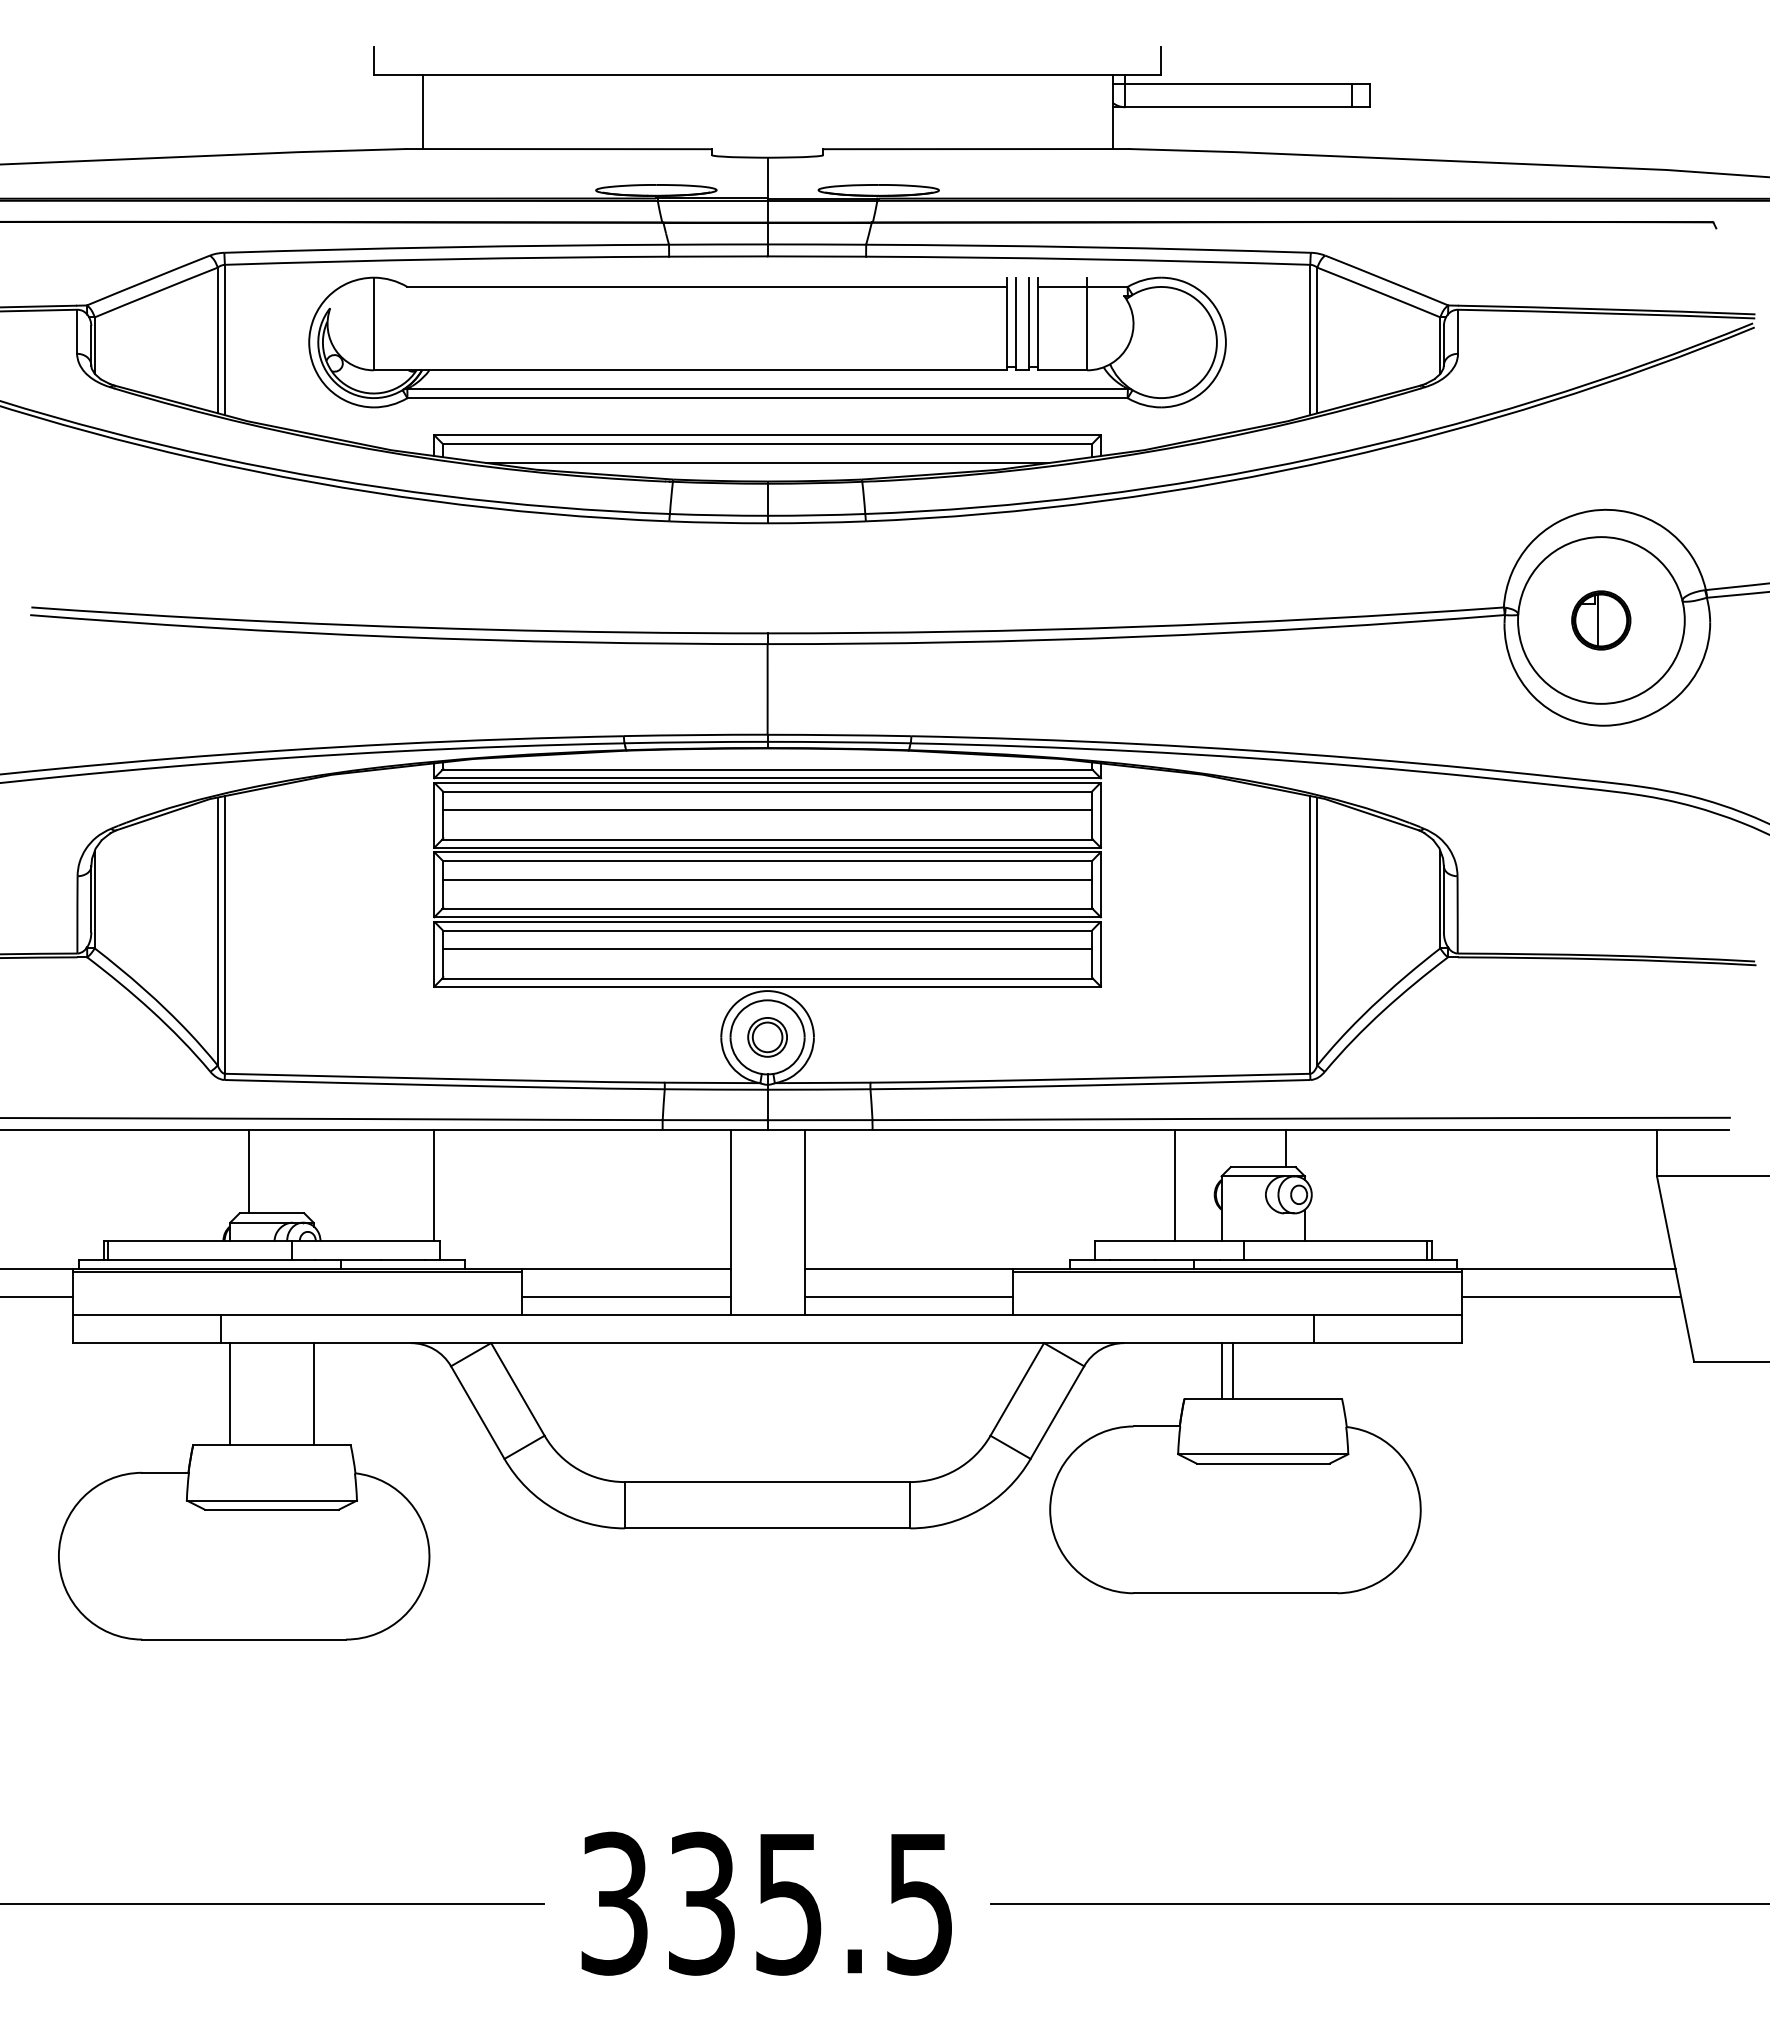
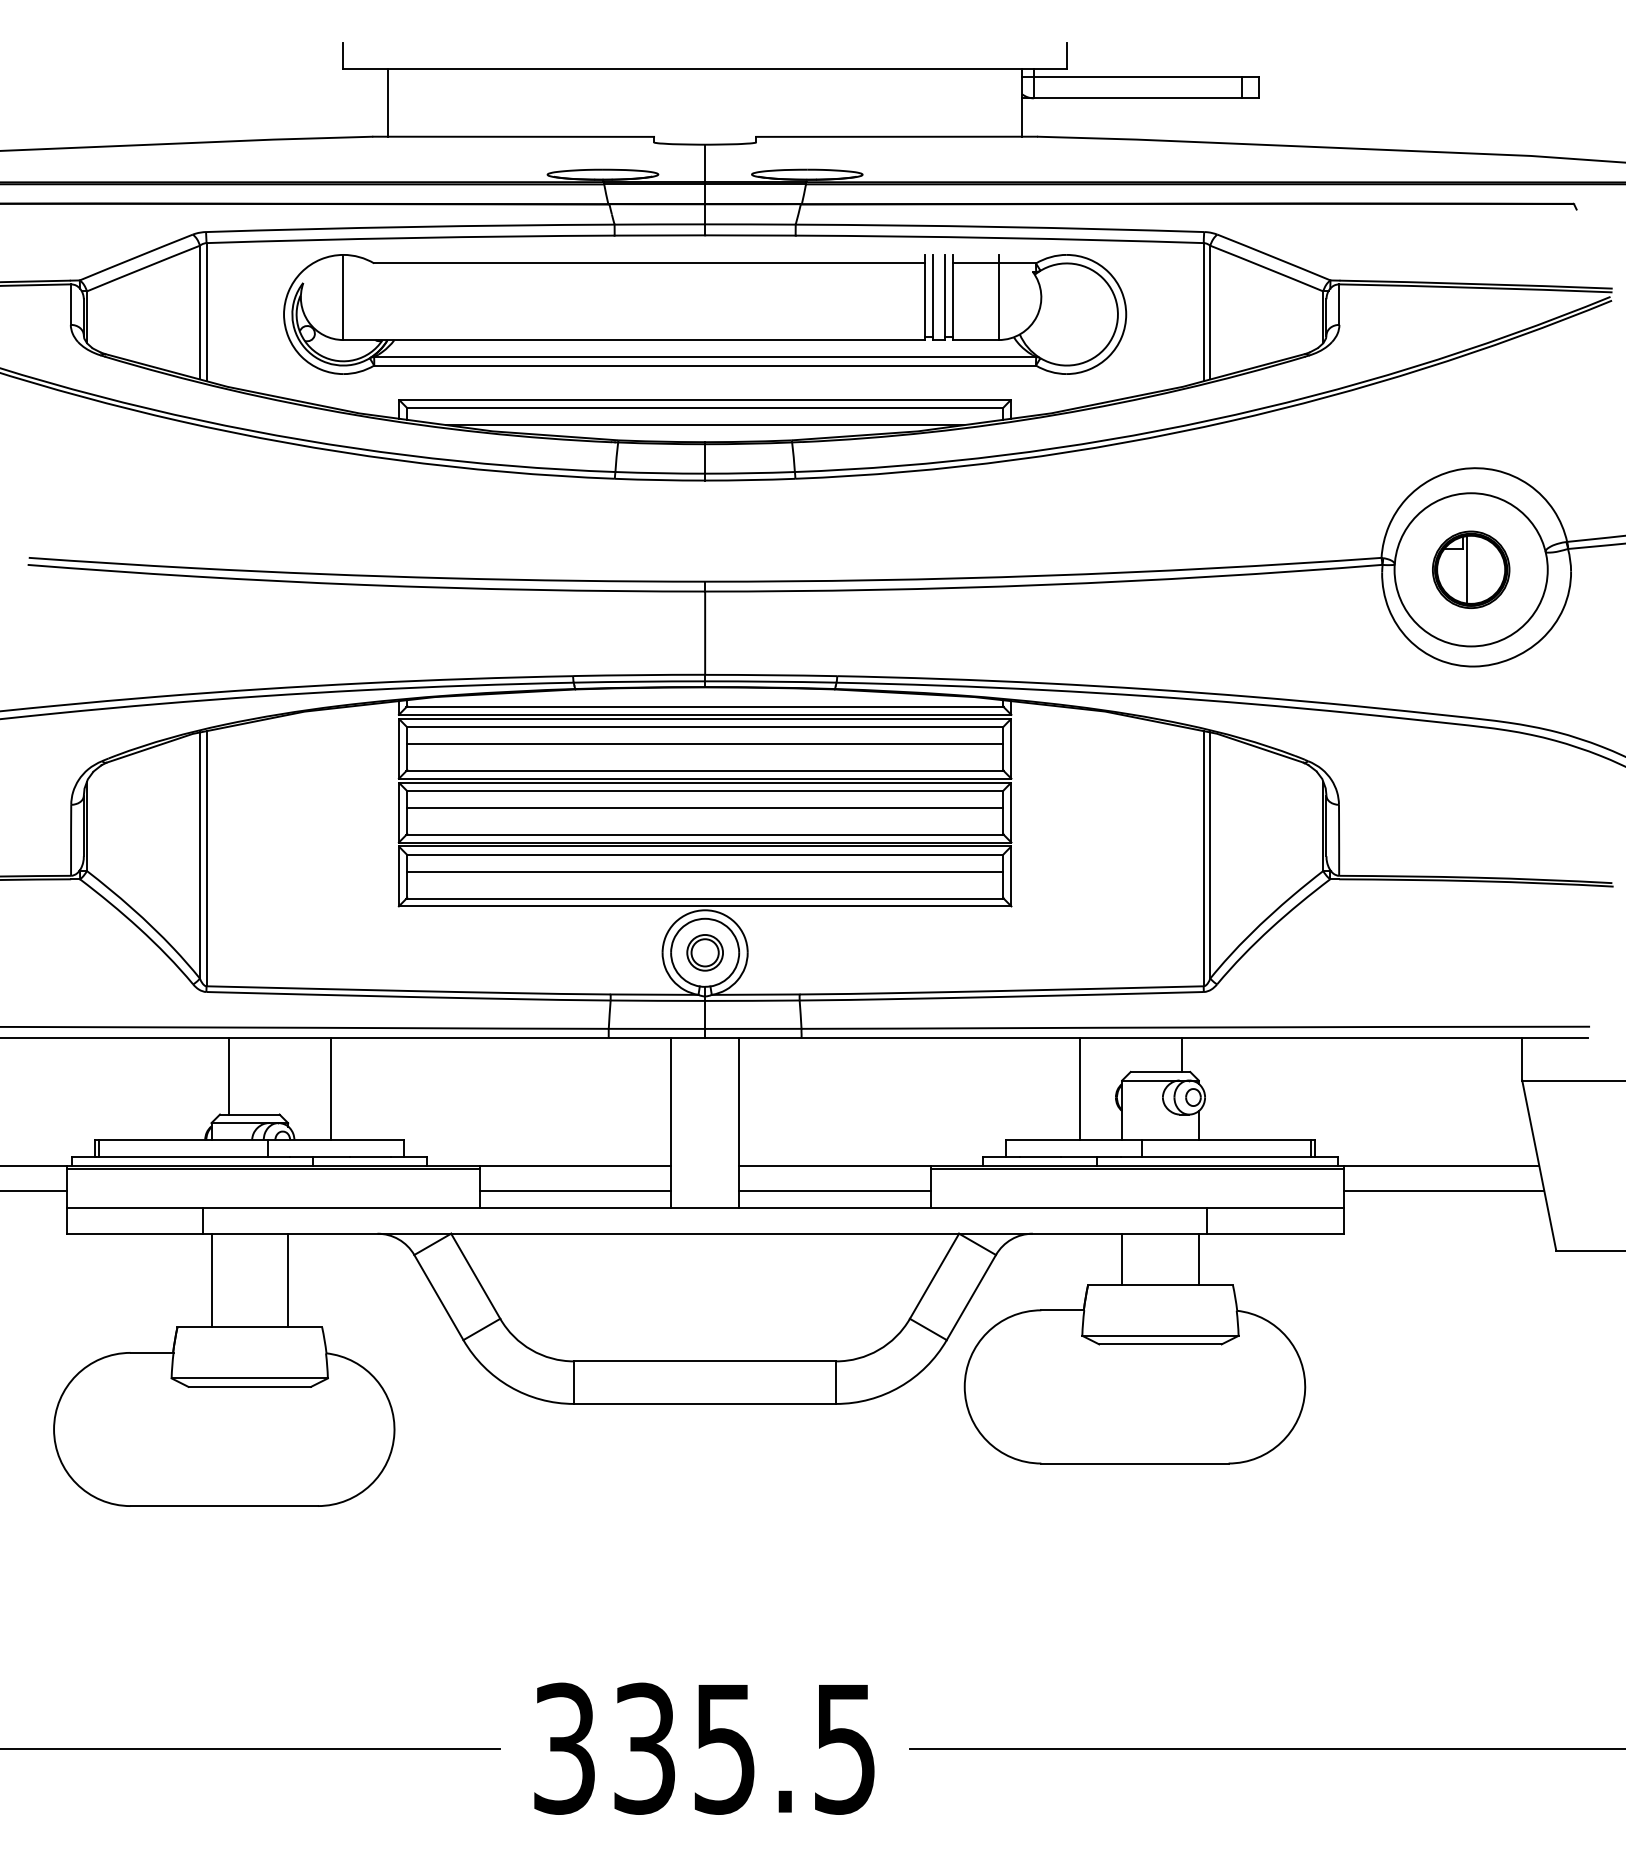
part: (1600, 620) -> (1470, 569), size x1.43
line: (433, 1185) -> (330, 1088), moved
line: (1232, 1370) -> (1198, 1258), moved

